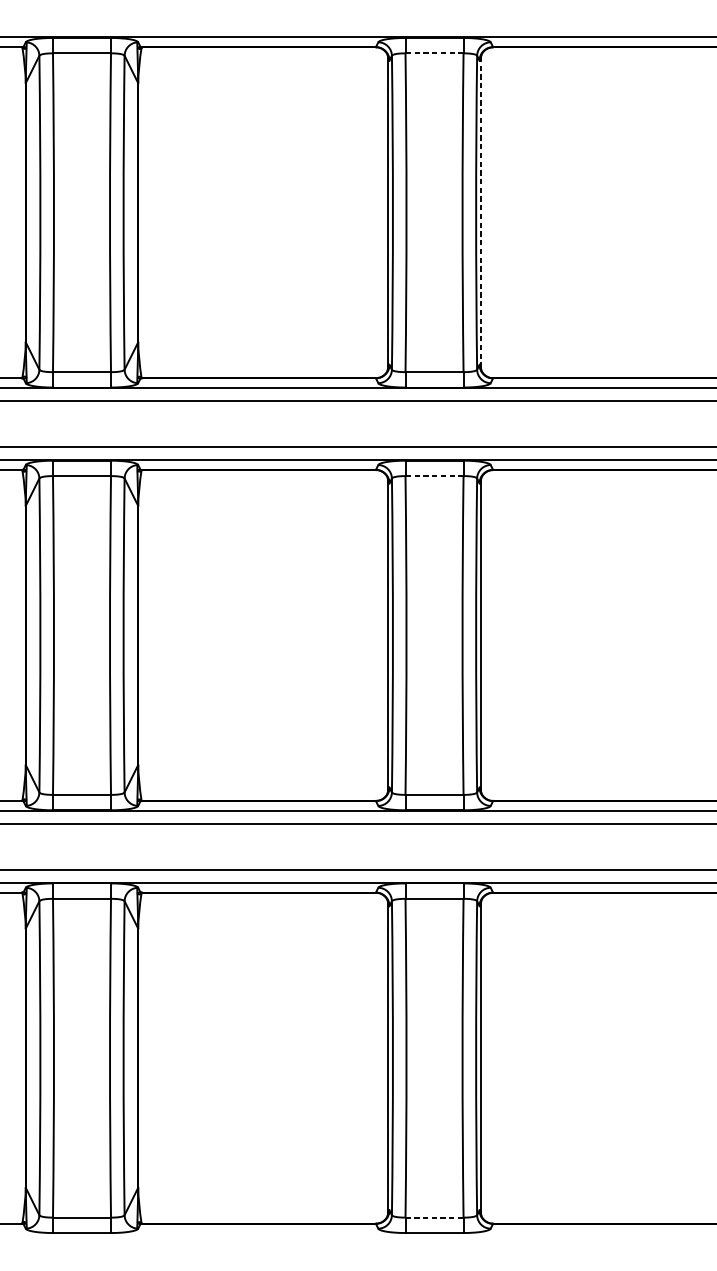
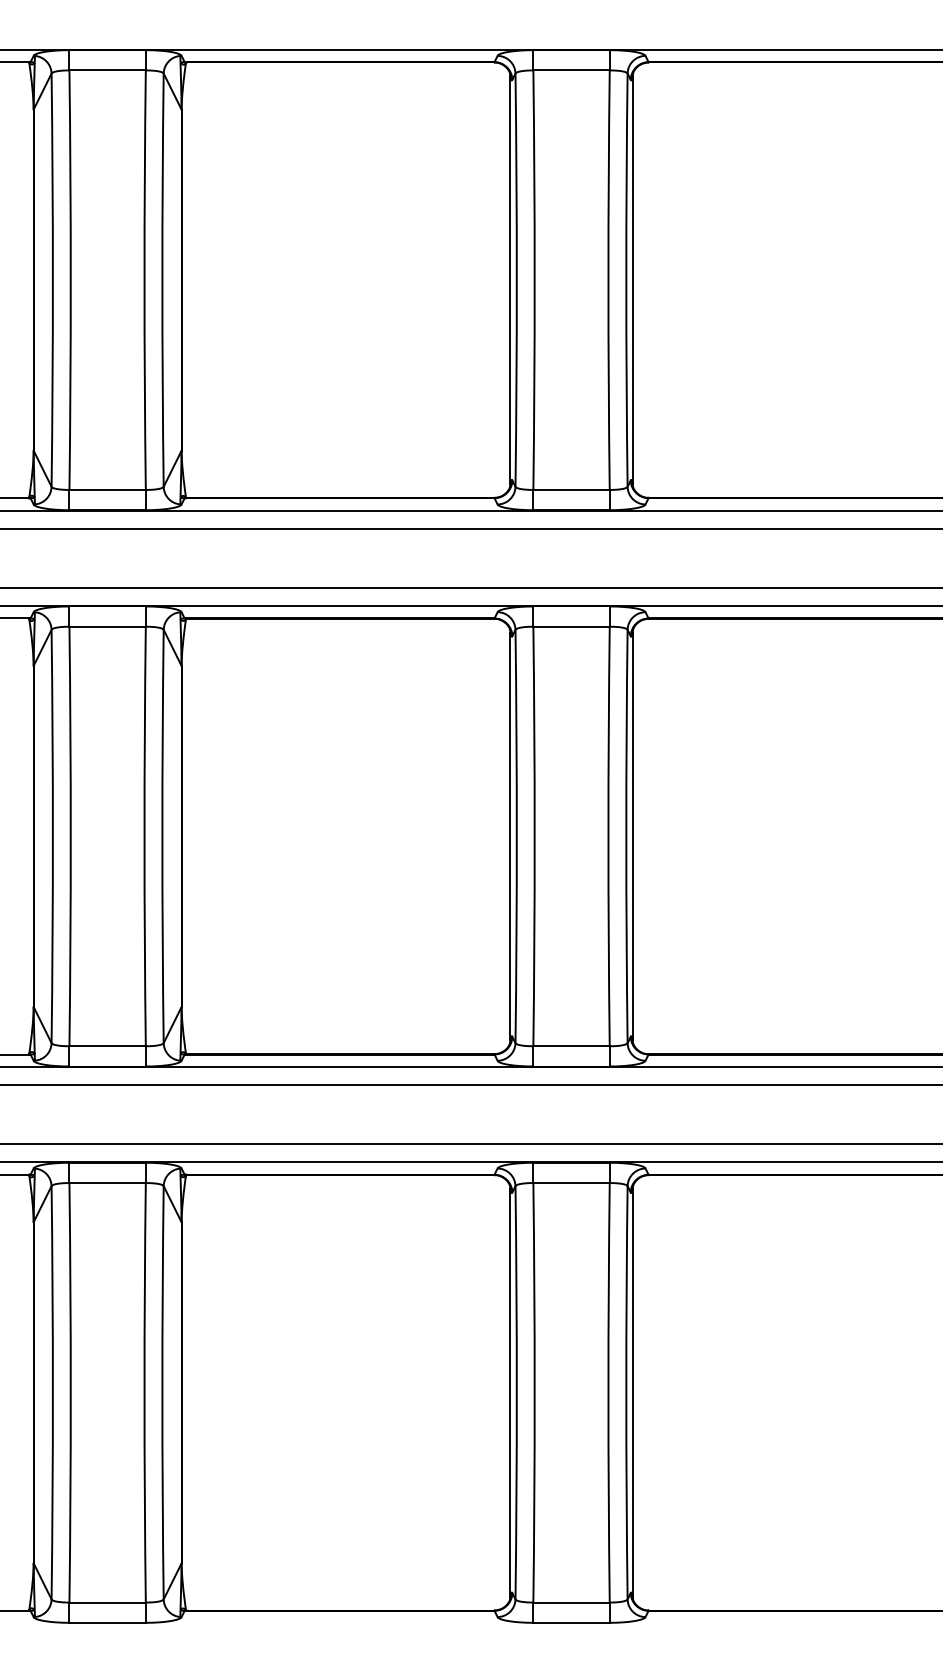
line: (434, 53) -> (571, 70), dashed -> solid
line: (480, 212) -> (632, 280), dashed -> solid
line: (434, 475) -> (571, 626), dashed -> solid
line: (435, 1217) -> (572, 1602), dashed -> solid

